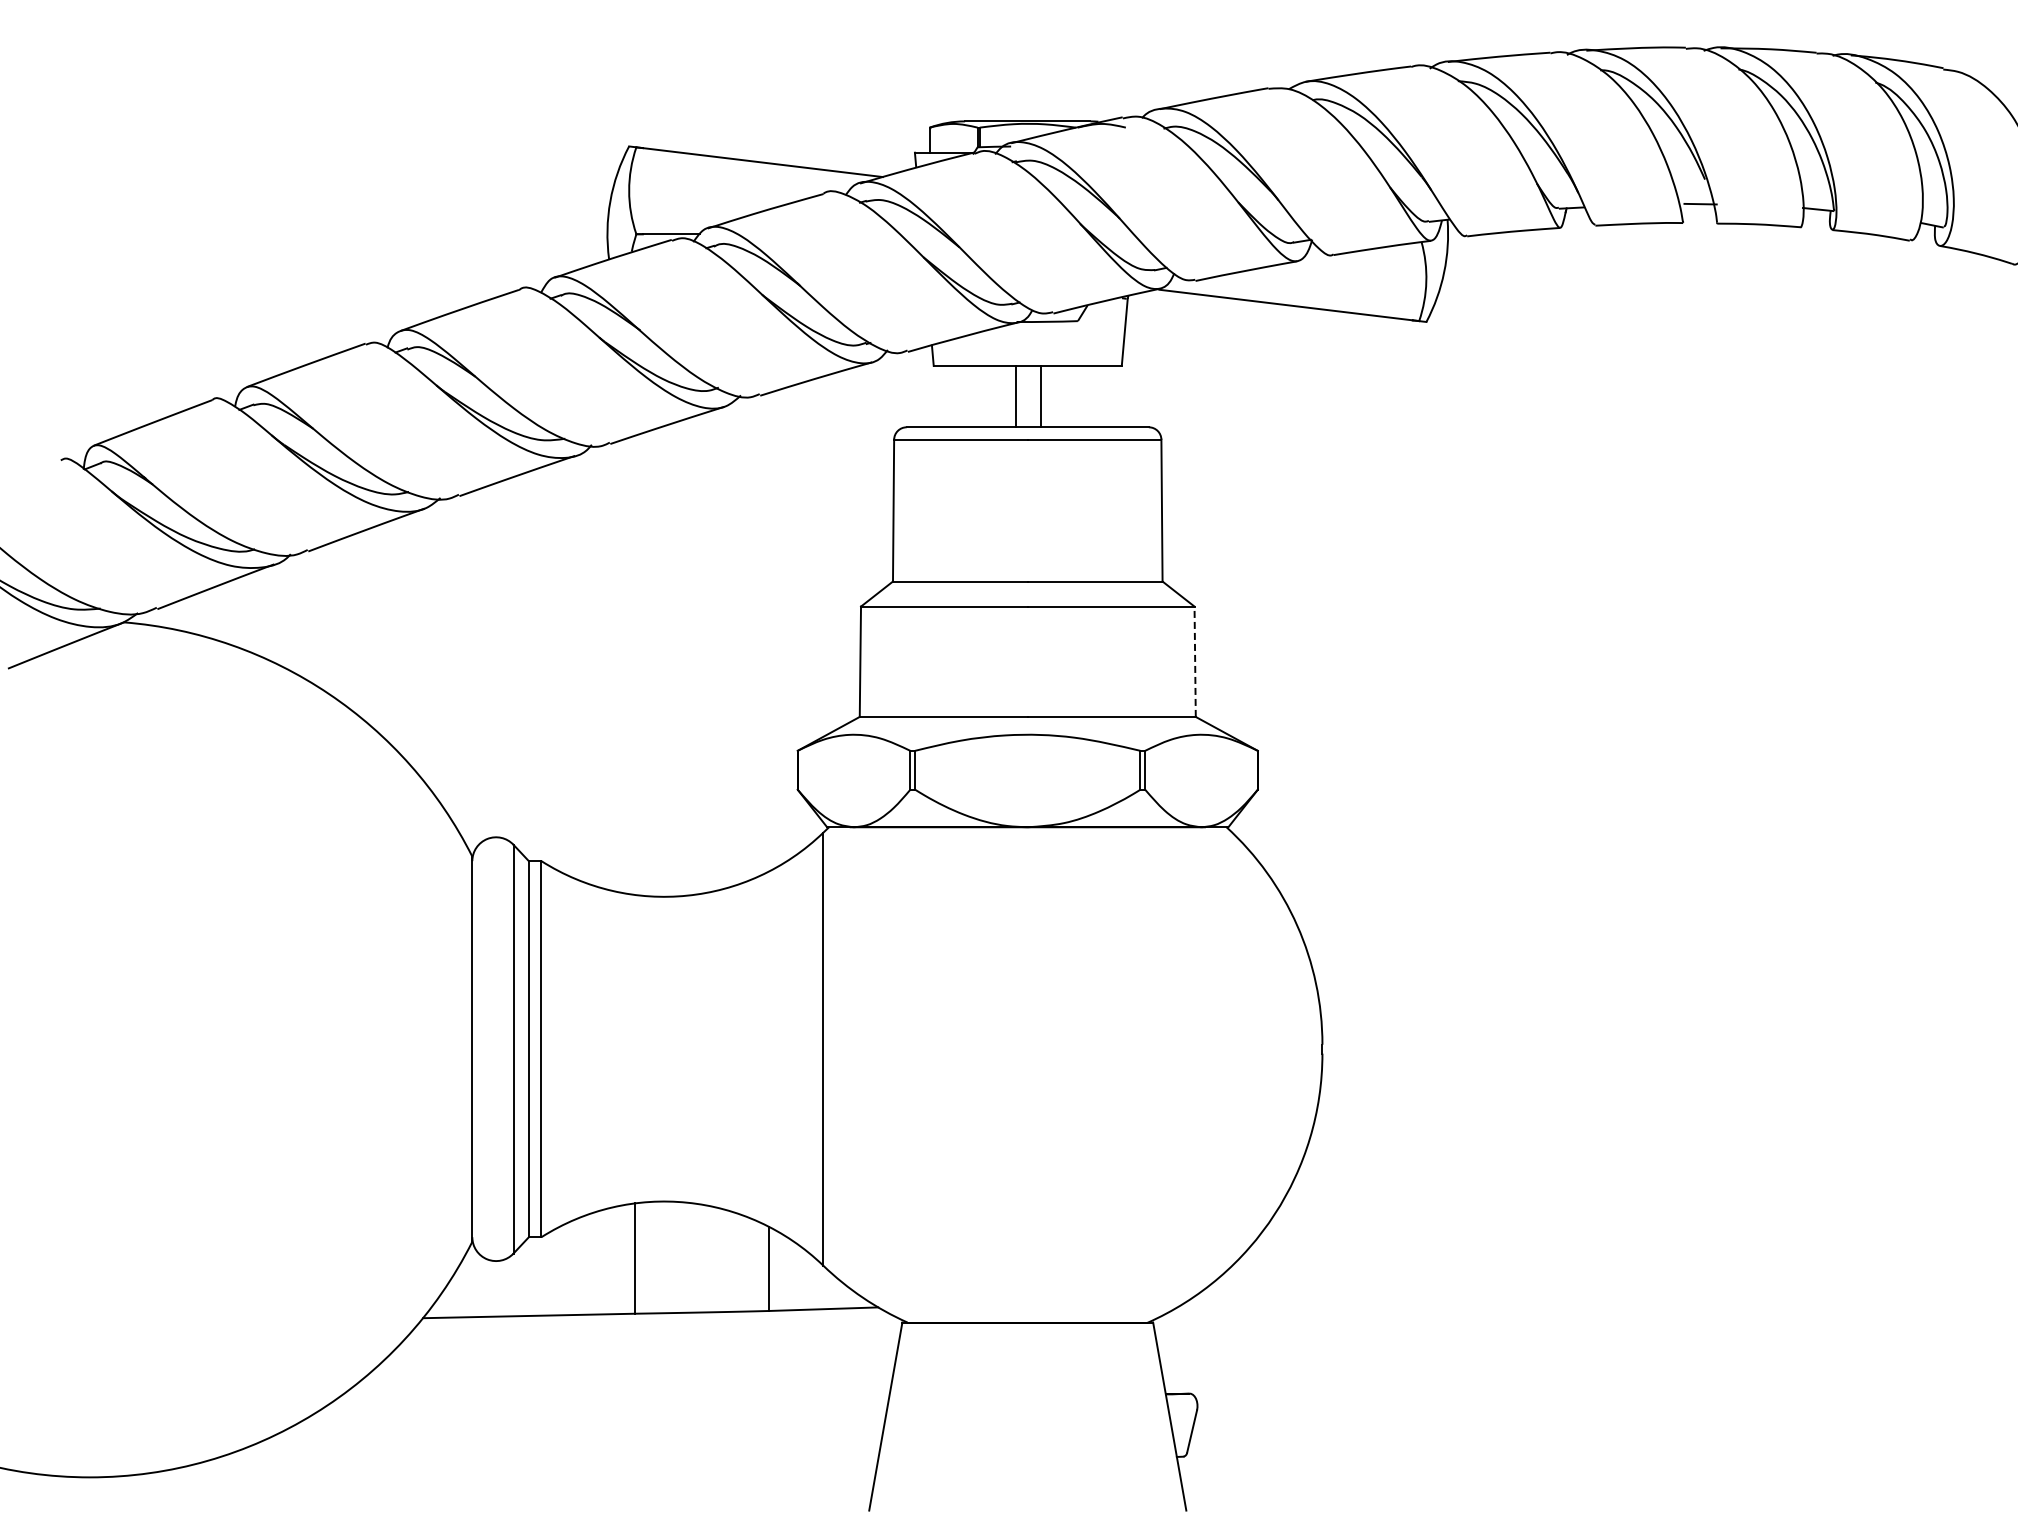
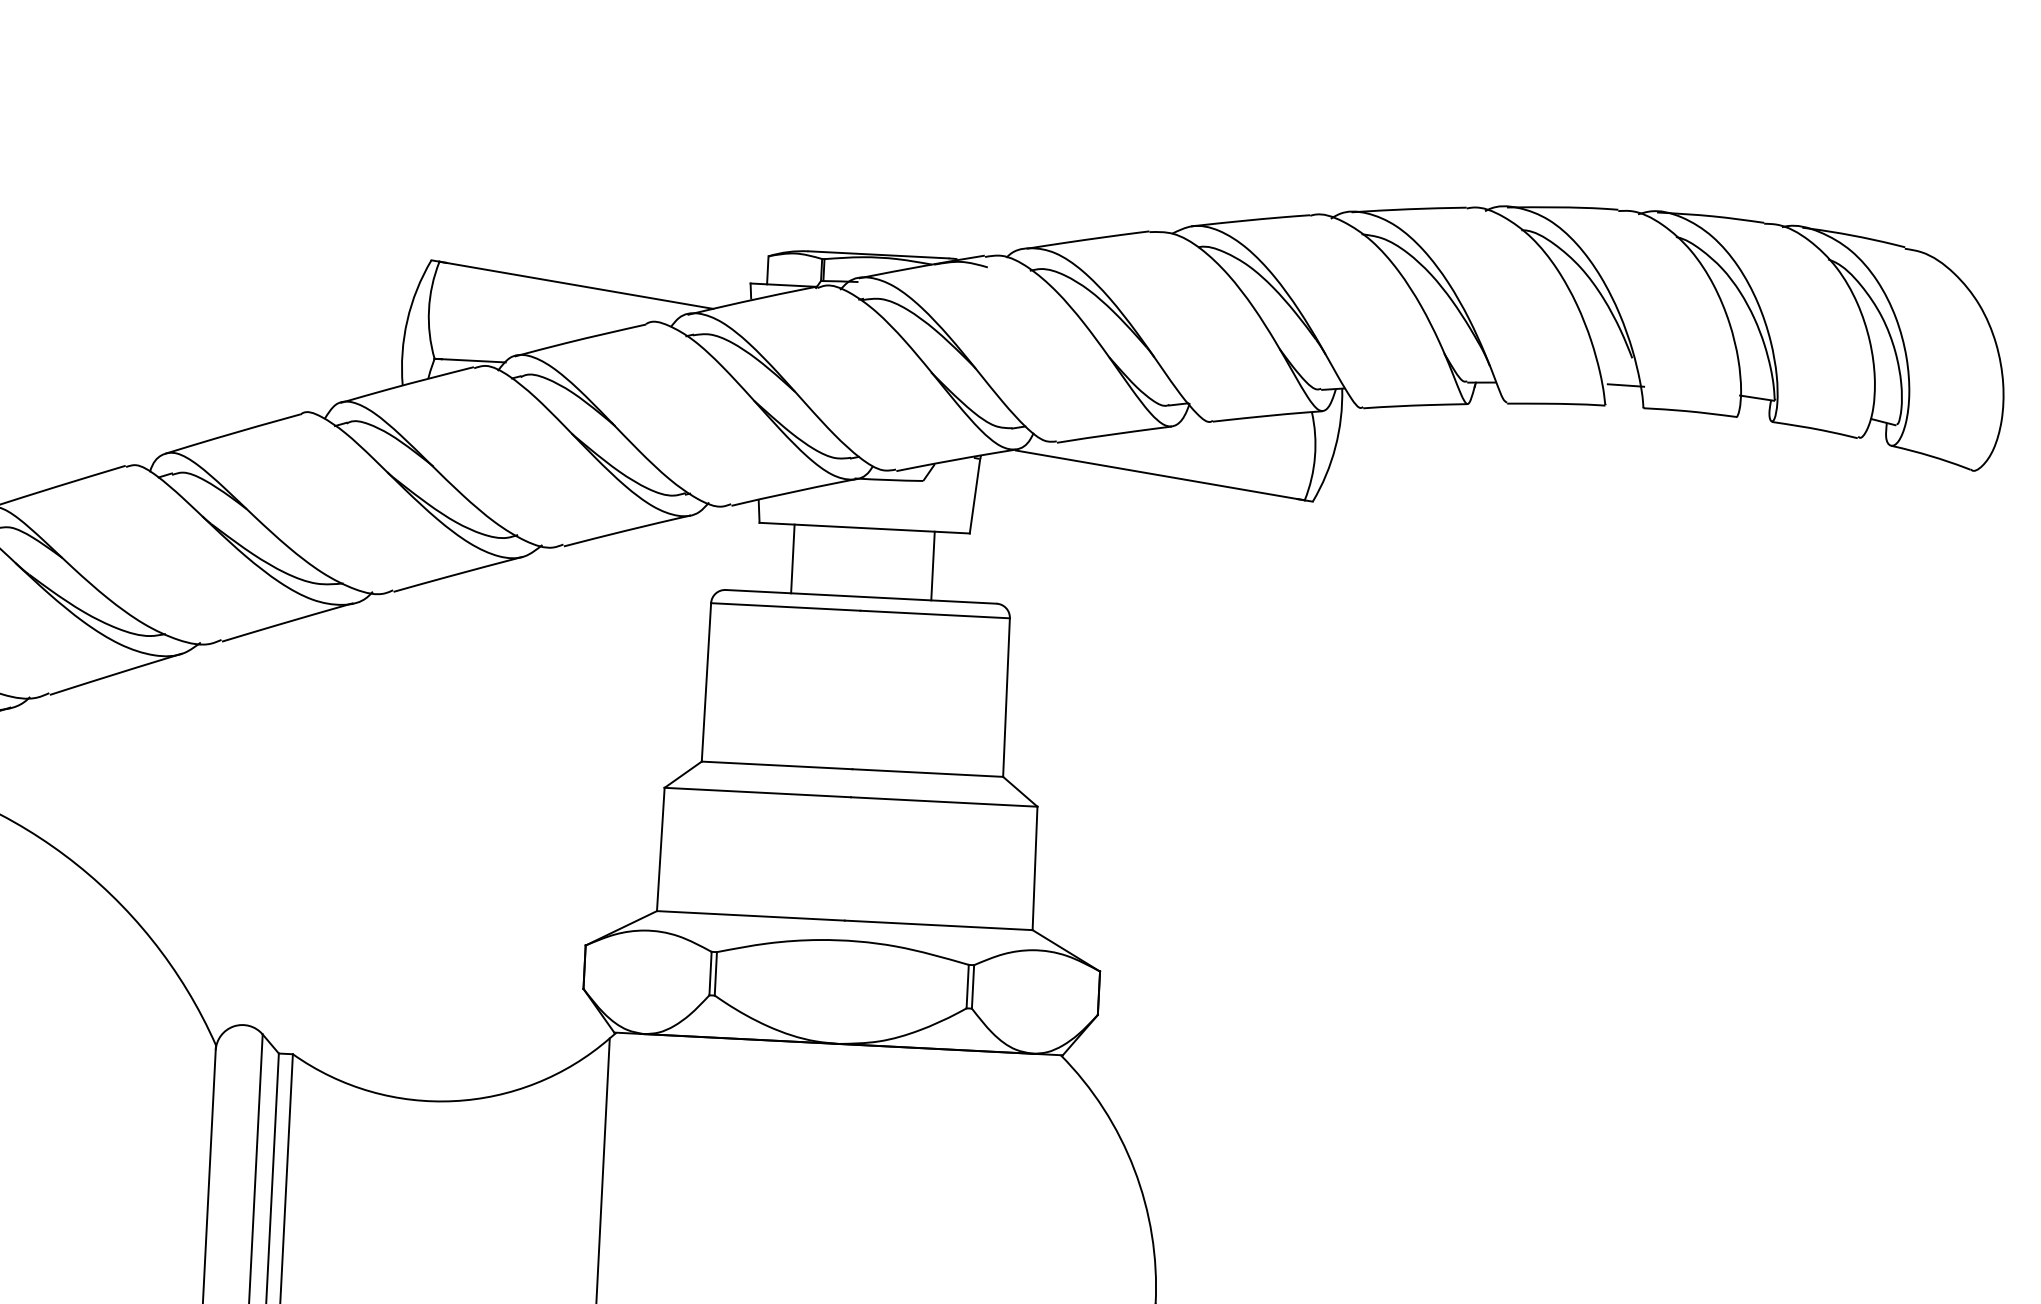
line: (1016, 396) -> (793, 558), moved
line: (1041, 396) -> (933, 565), moved
line: (1195, 661) -> (1035, 868), dashed -> solid

